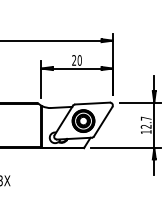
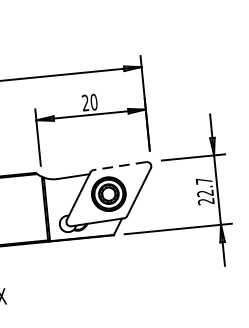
line: (92, 103) -> (119, 165), solid -> dashed
text: (145, 132) -> (205, 202), 12.7 -> 22.7

